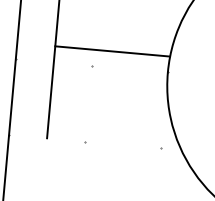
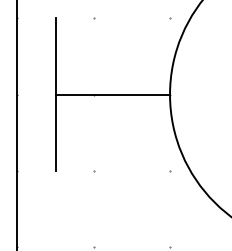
line: (112, 51) -> (112, 94), moved

